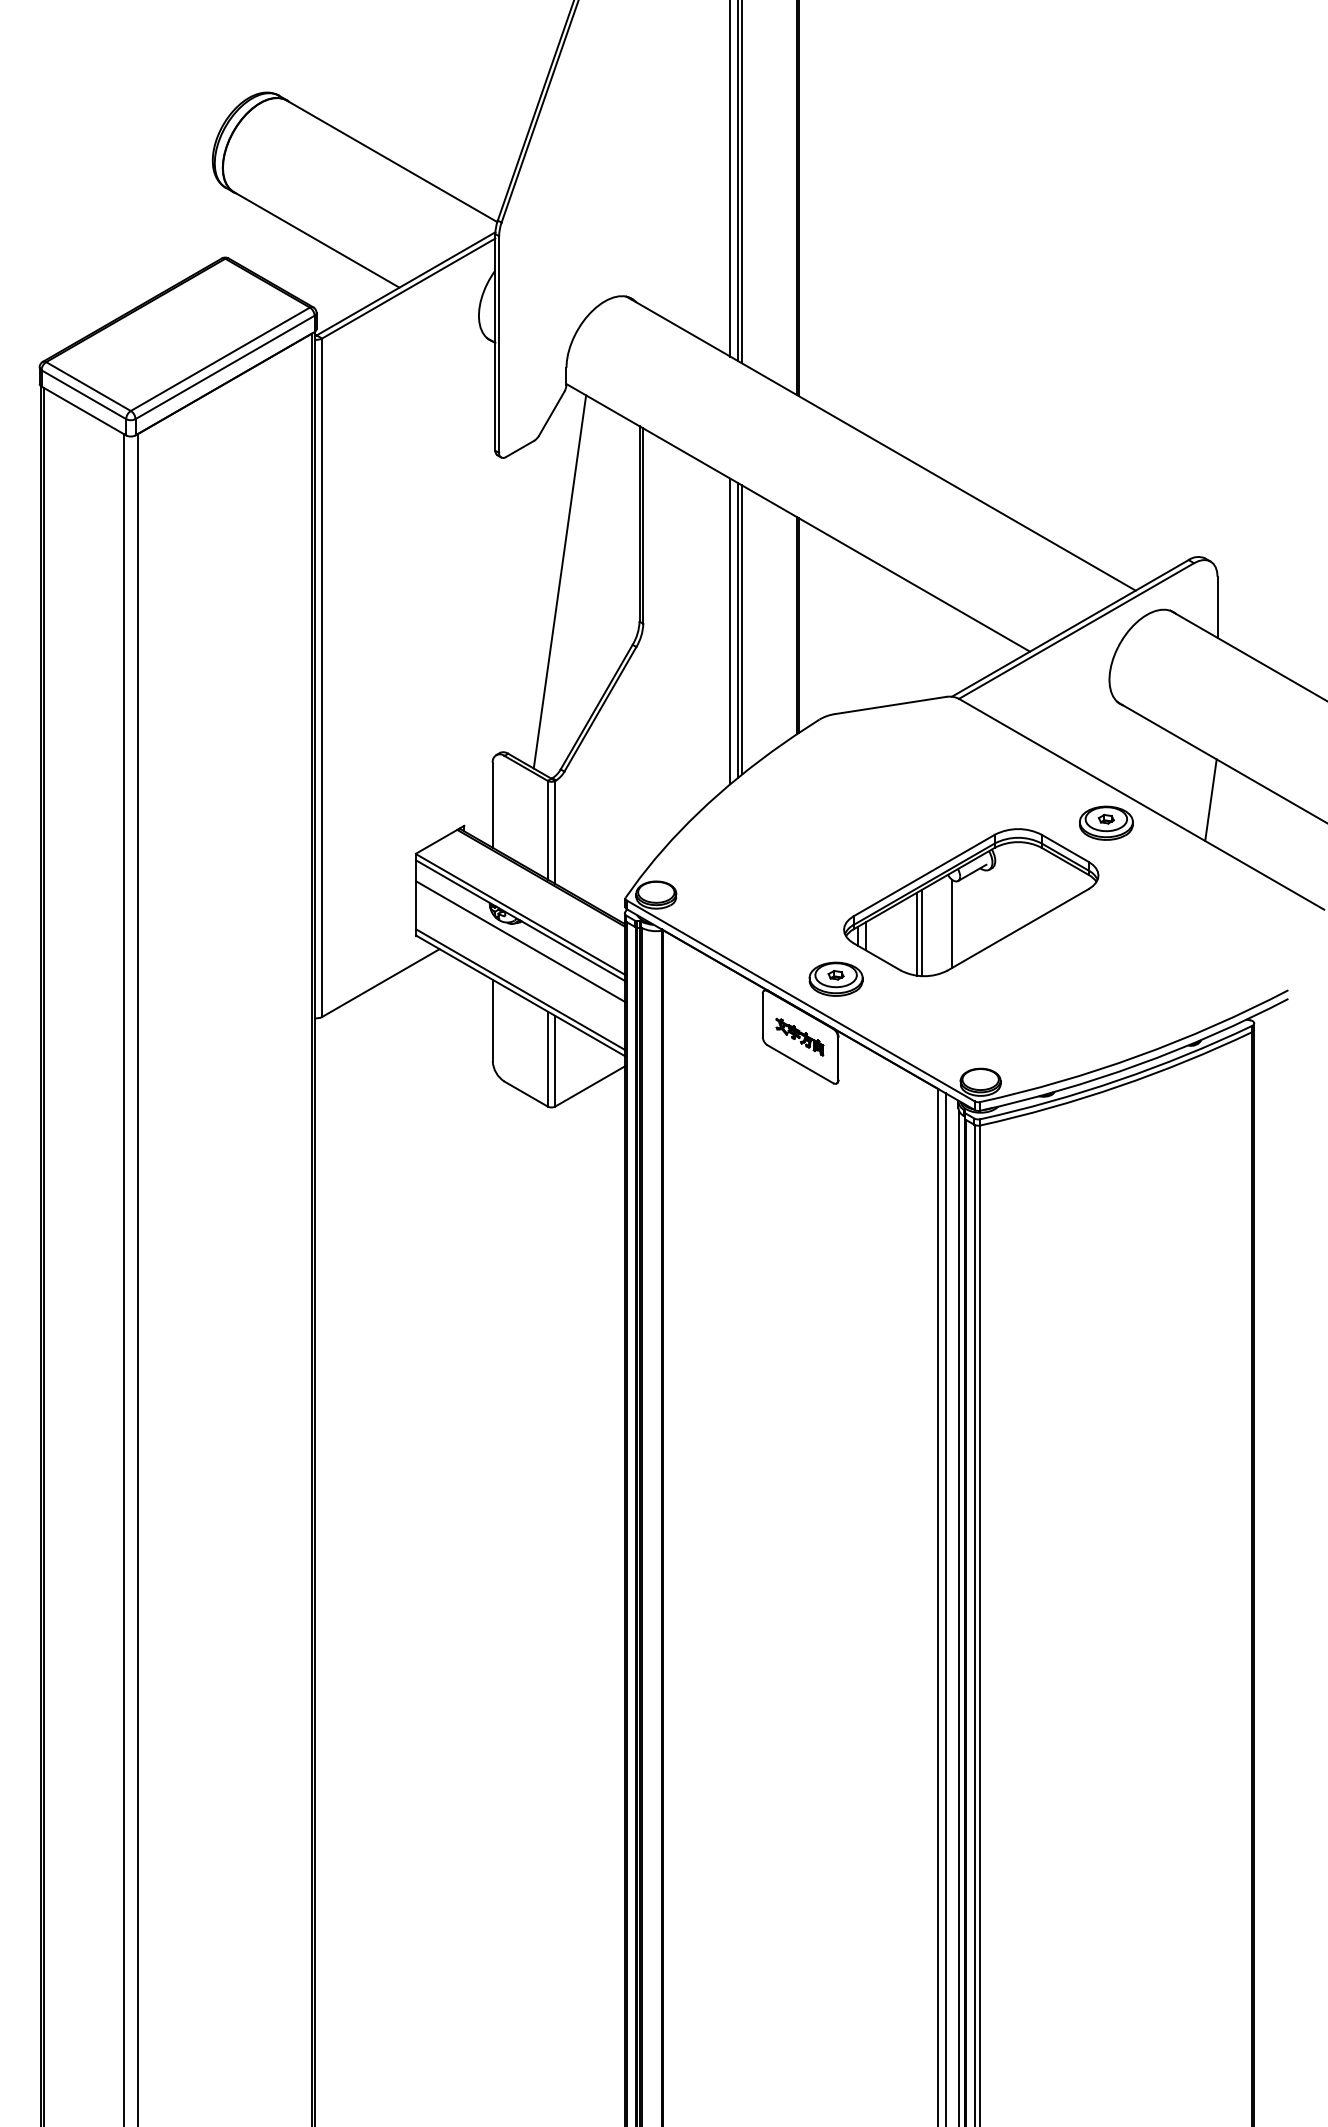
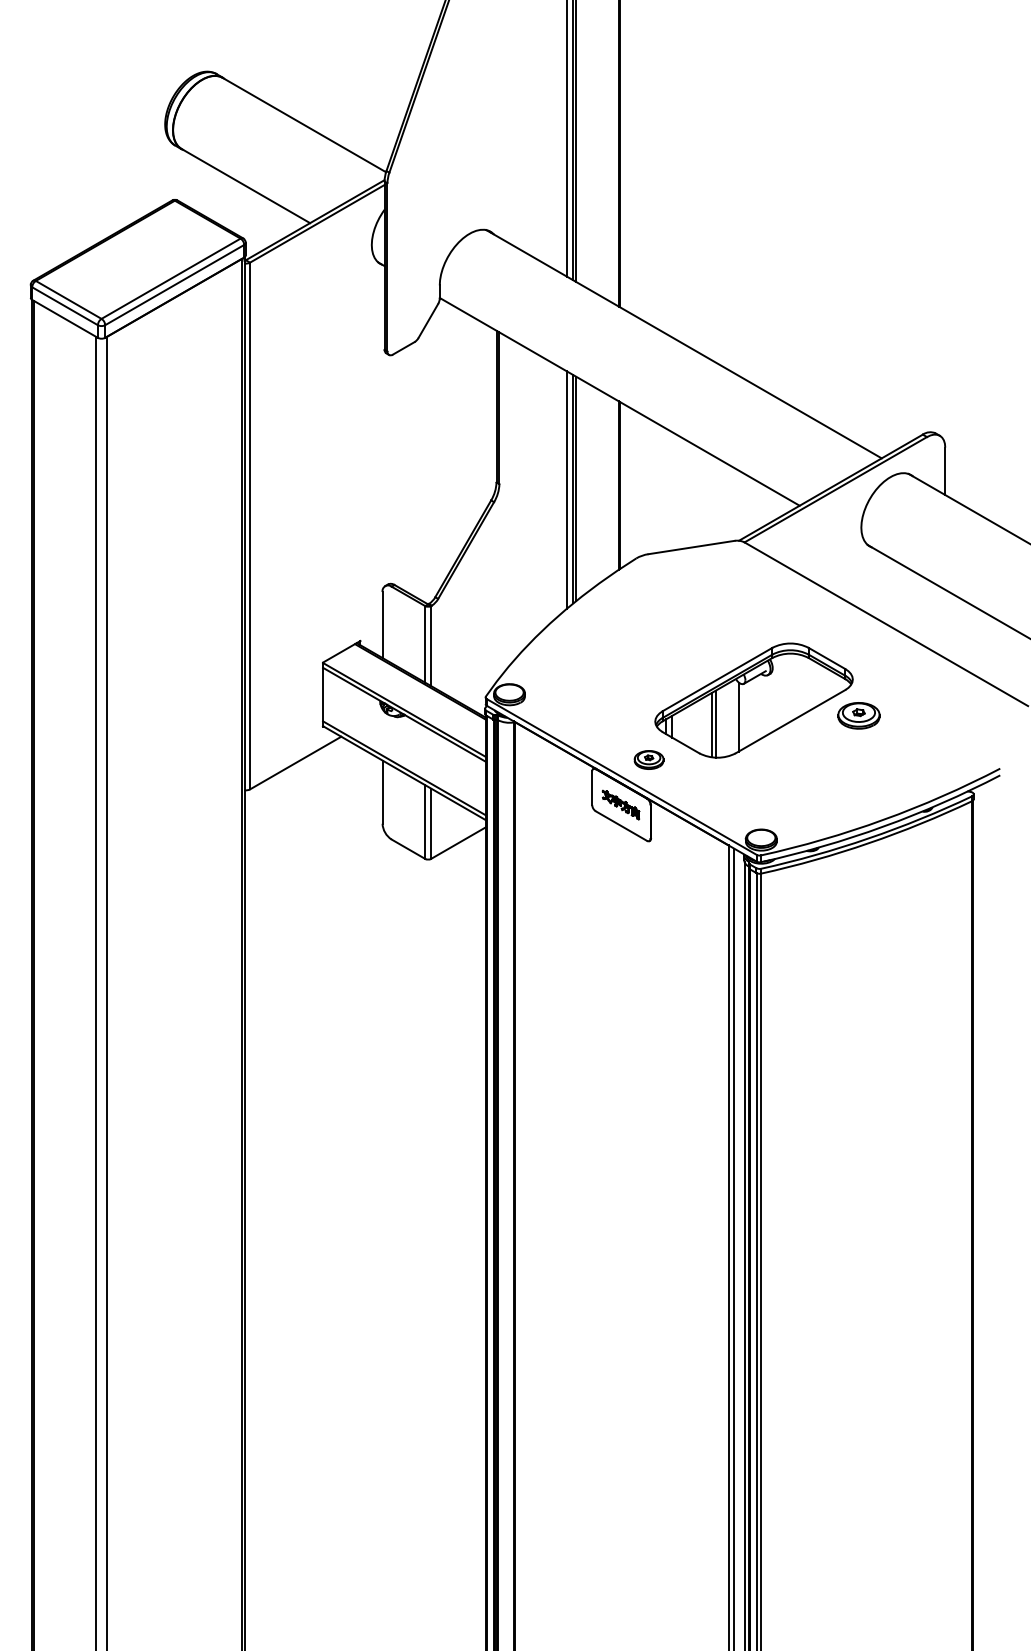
line: (559, 581) -> (434, 451), removed
line: (1210, 800) -> (939, 621), removed
part: (1106, 822) -> (859, 715), moved
line: (520, 941) -> (404, 730), removed
part: (835, 978) -> (648, 759), size x0.7

